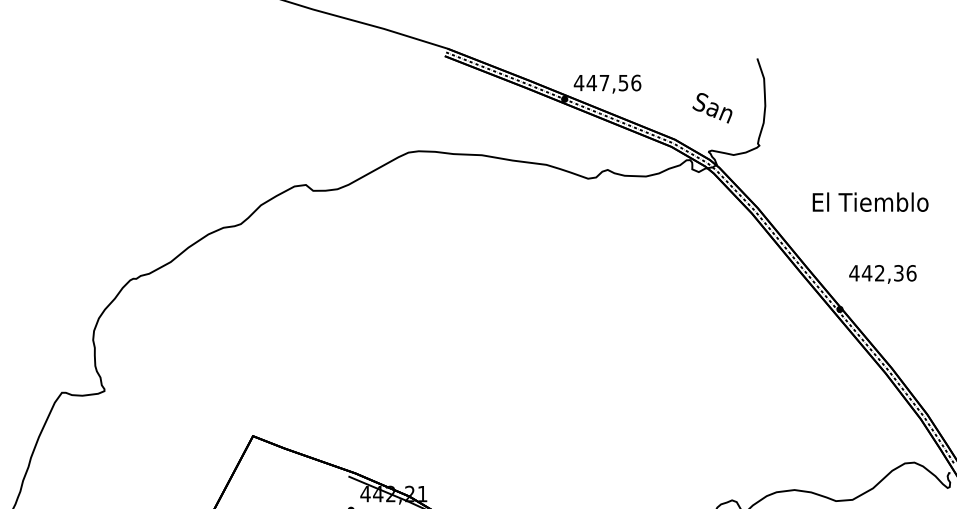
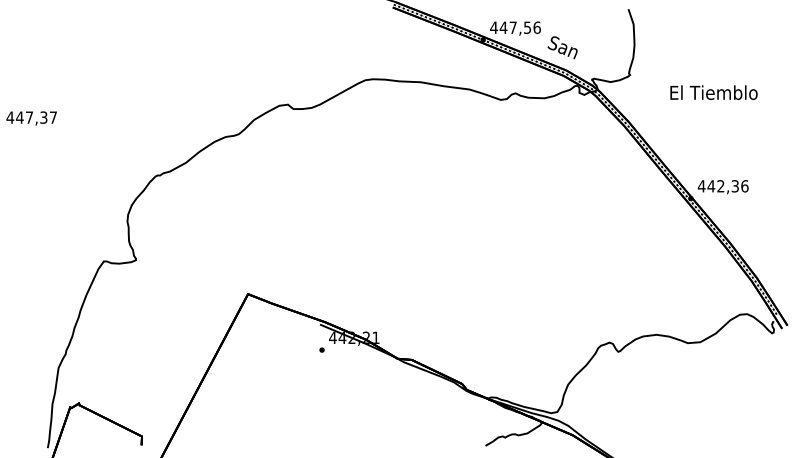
text: (712, 107) -> (562, 47), moved
text: (869, 201) -> (713, 92), moved
text: (881, 274) -> (722, 187), moved

